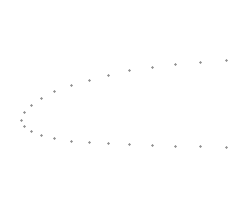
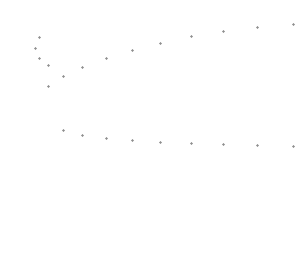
part: (26, 121) -> (41, 51), moved

